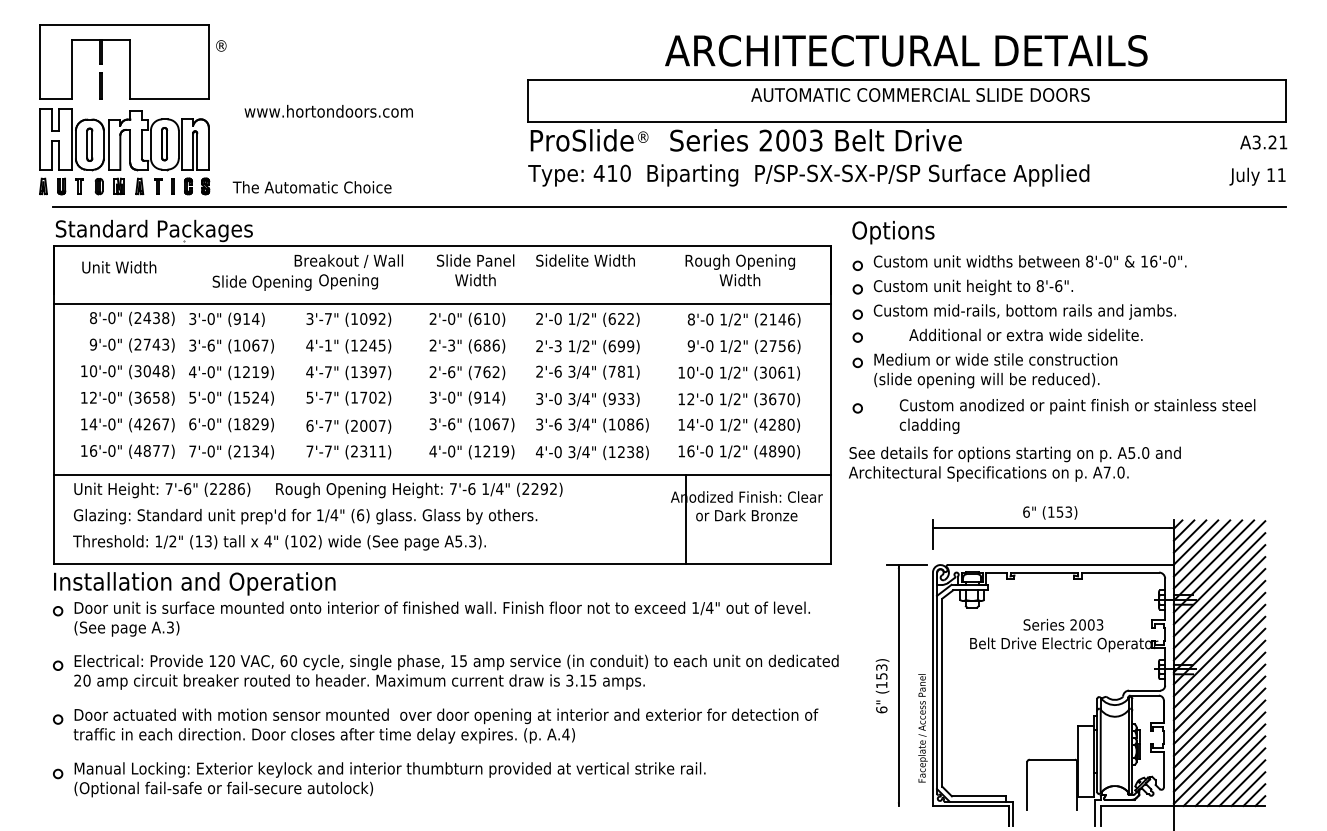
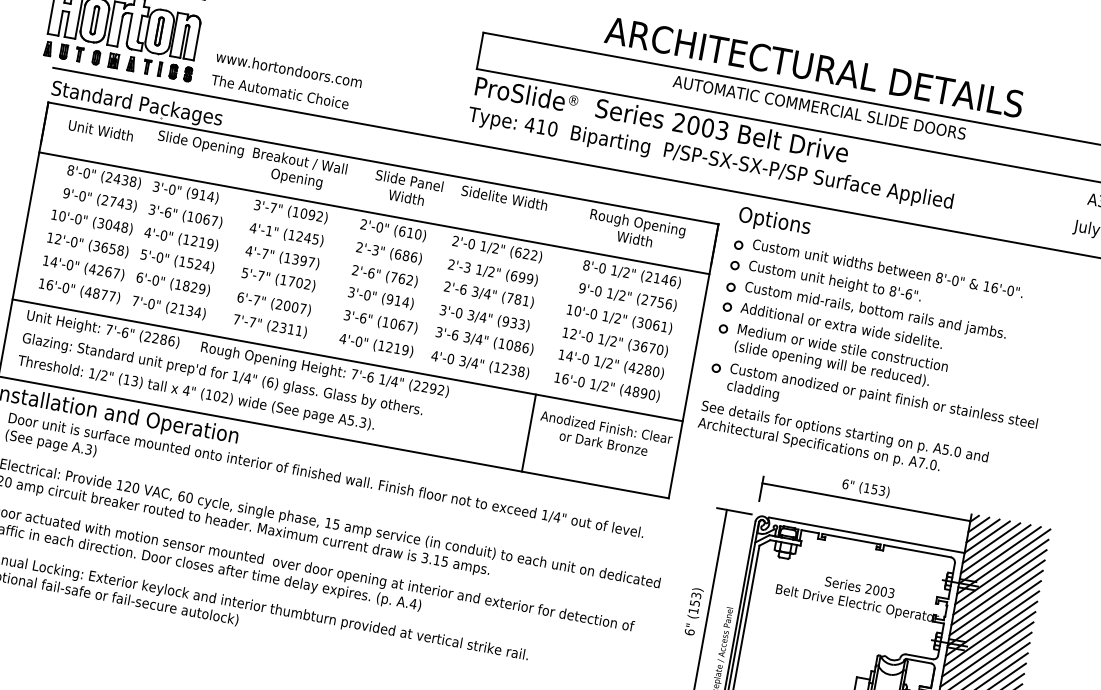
text: (328, 110) -> (289, 68), moved
text: (261, 282) -> (200, 143), moved
text: (1025, 334) -> (841, 325), moved
text: (1077, 416) -> (882, 405), moved
line: (685, 518) -> (528, 432), moved

